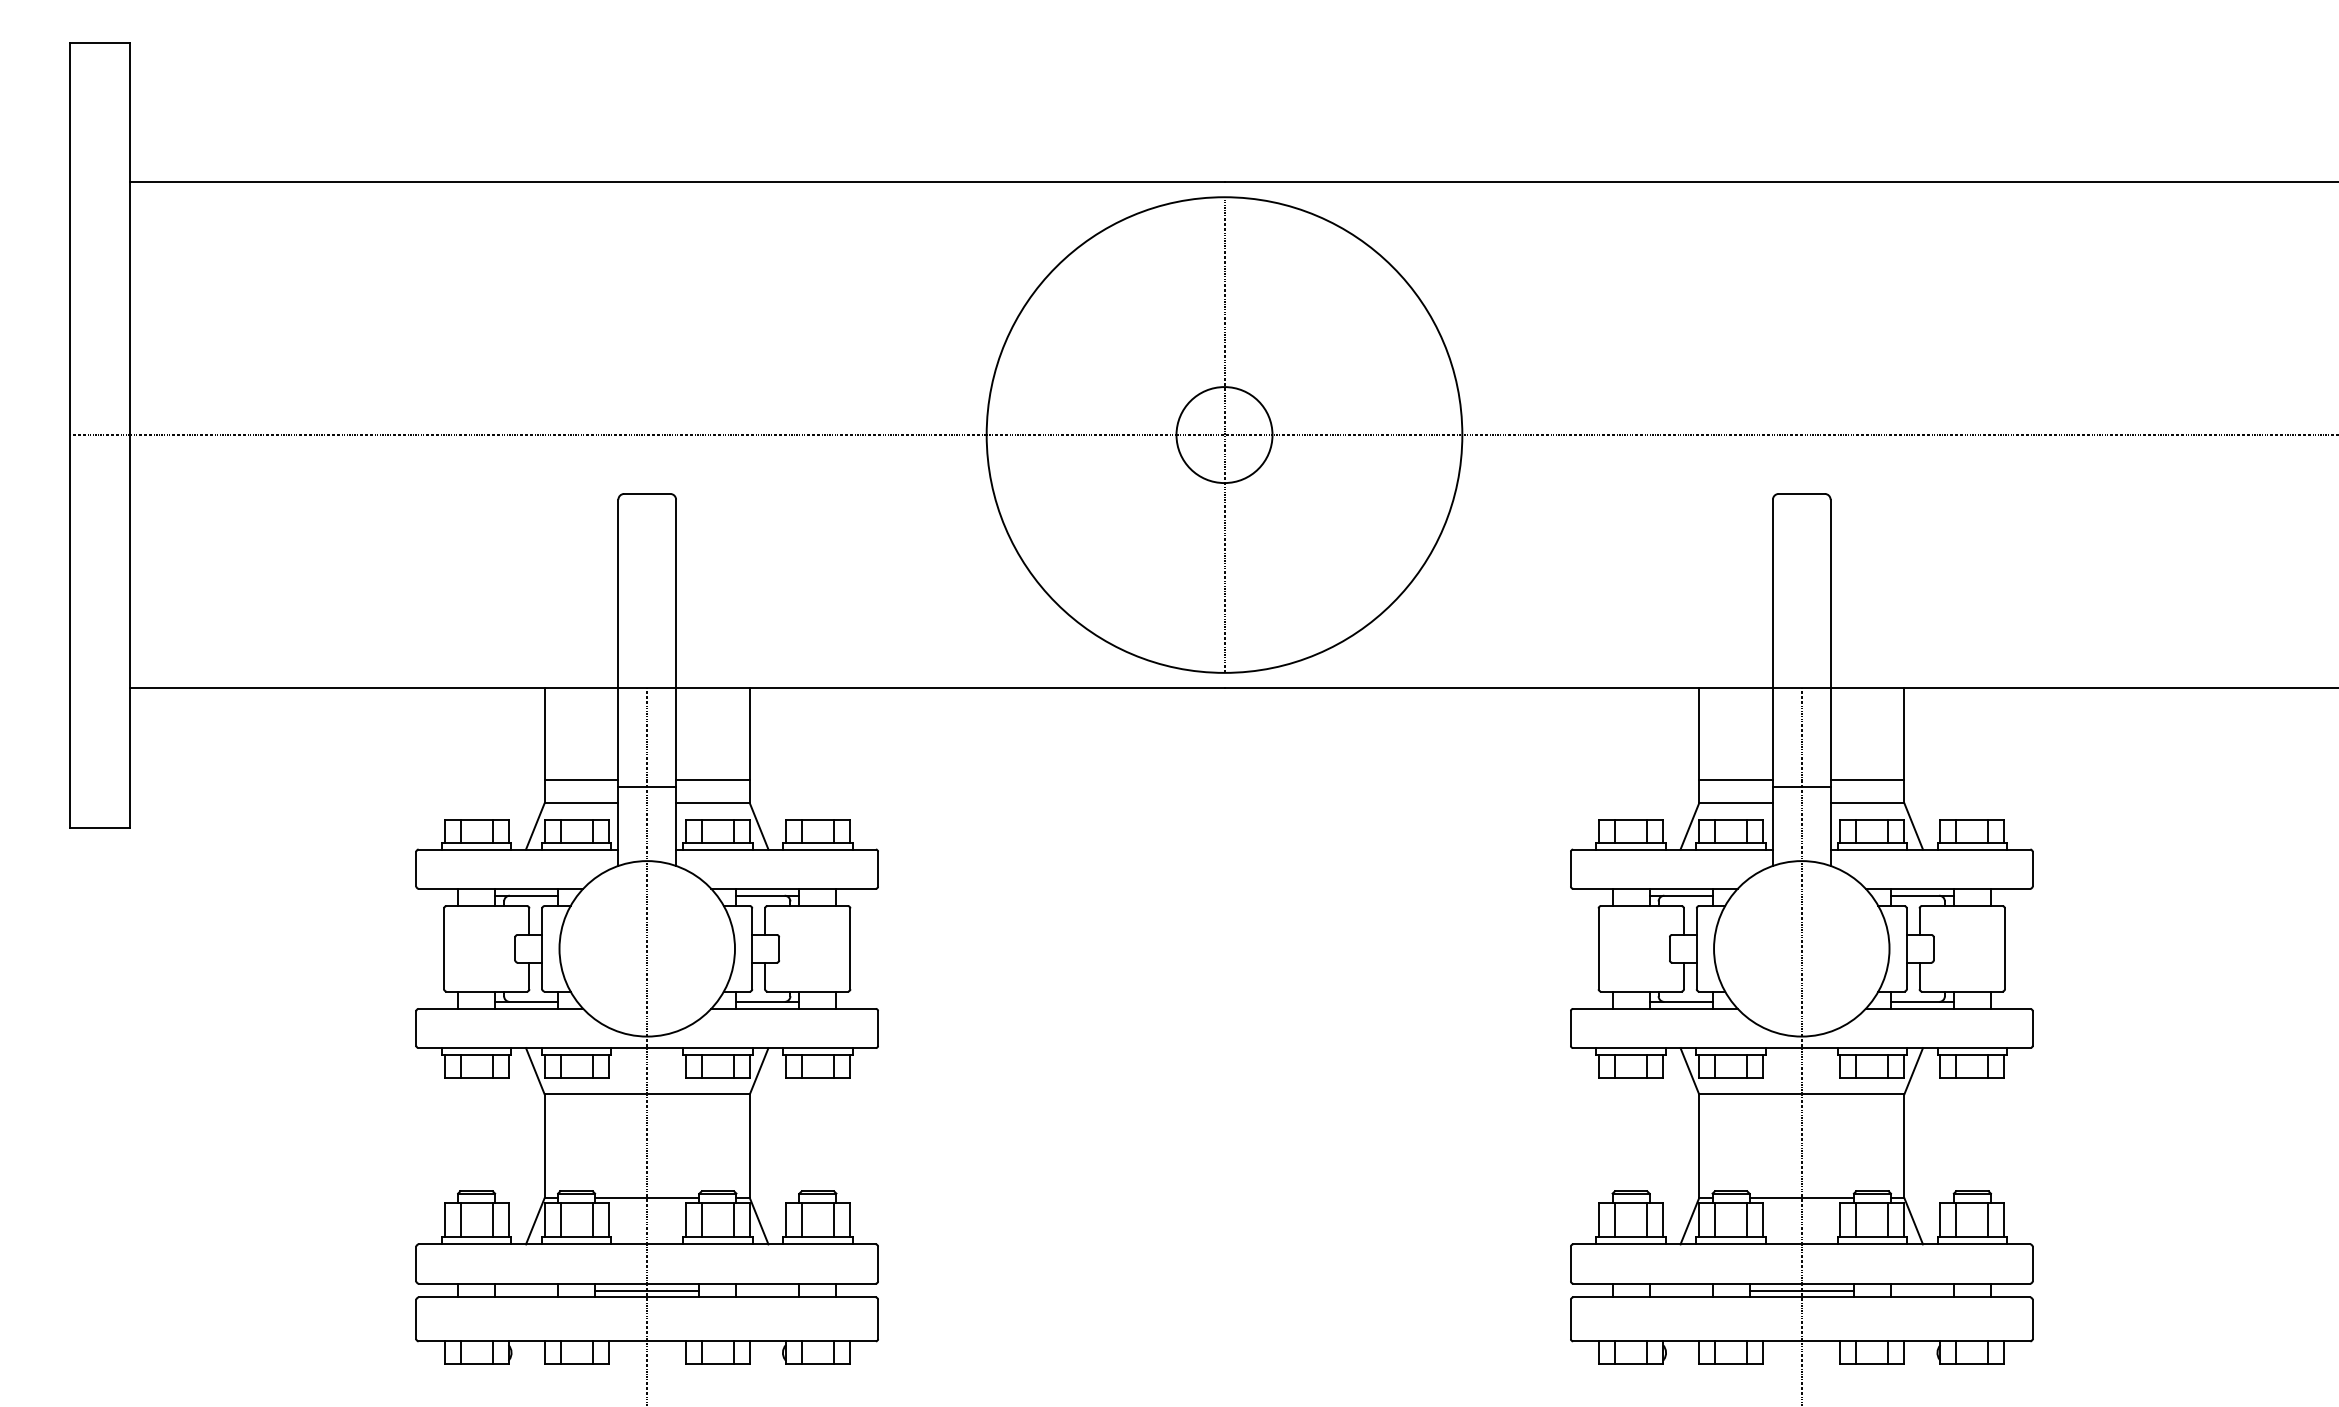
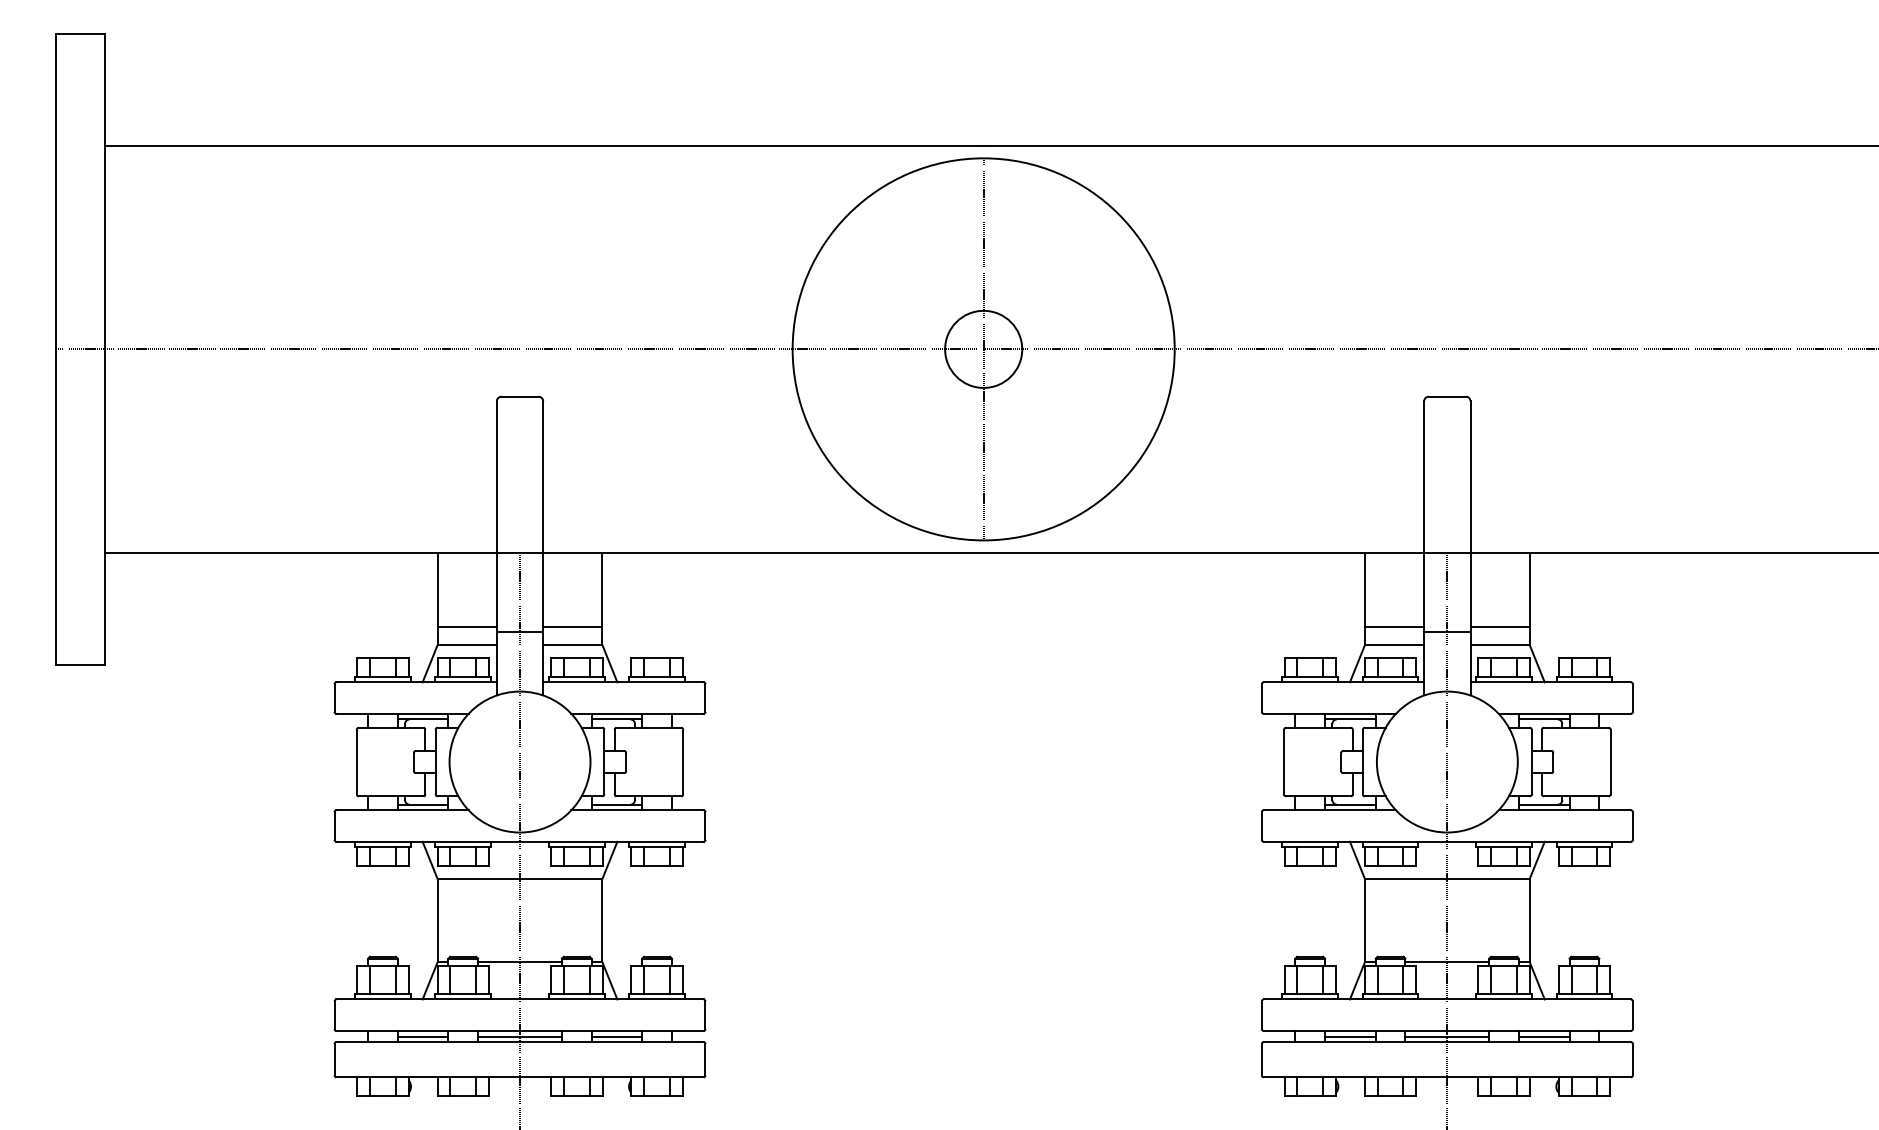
line: (525, 1290) -> (422, 1036), added
line: (767, 1290) -> (616, 1036), added
line: (1681, 1290) -> (1350, 1036), added
line: (1921, 1290) -> (1543, 1036), added

